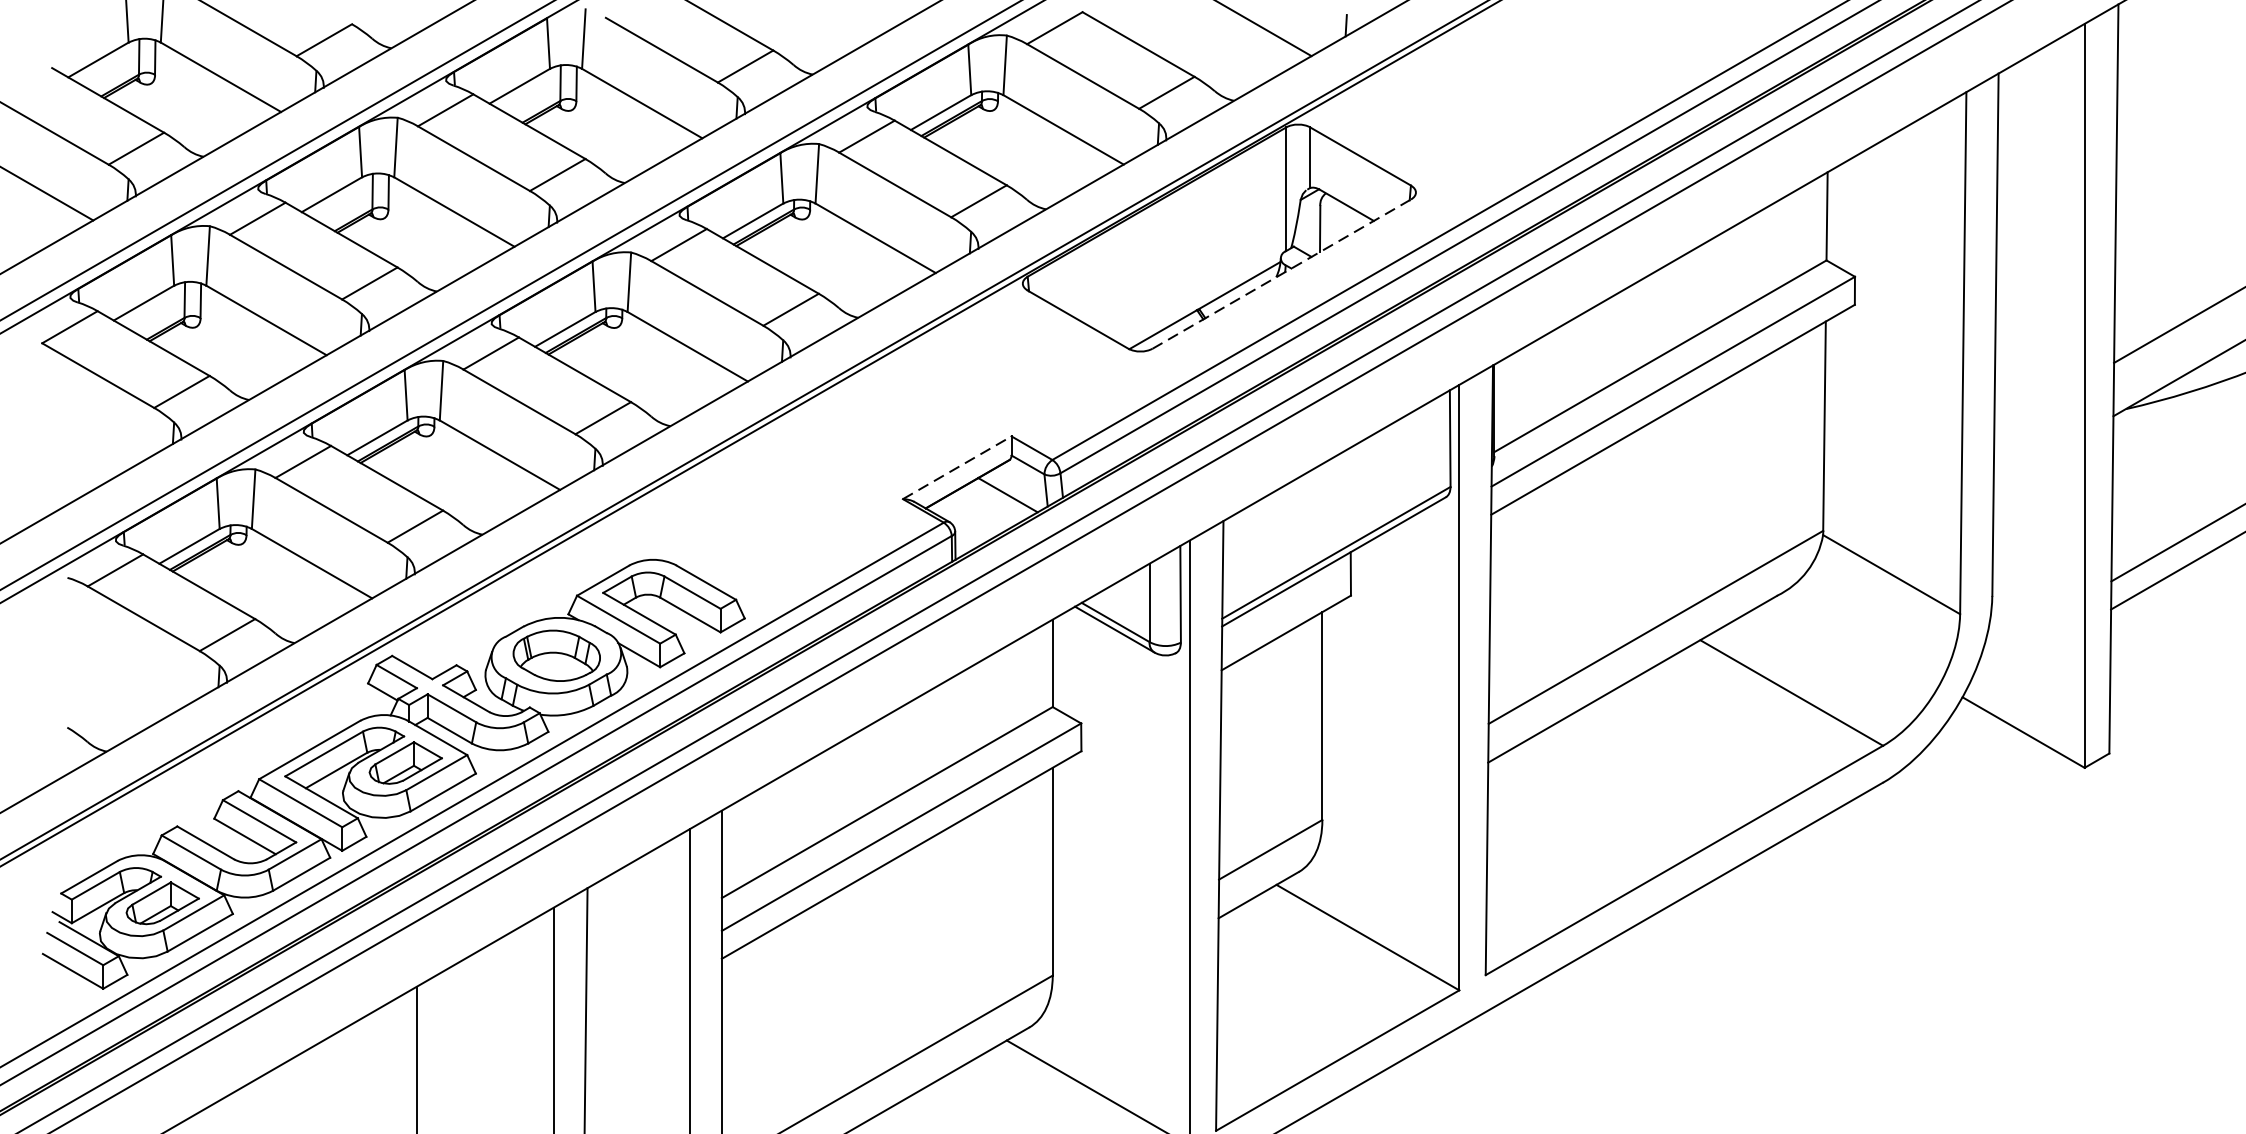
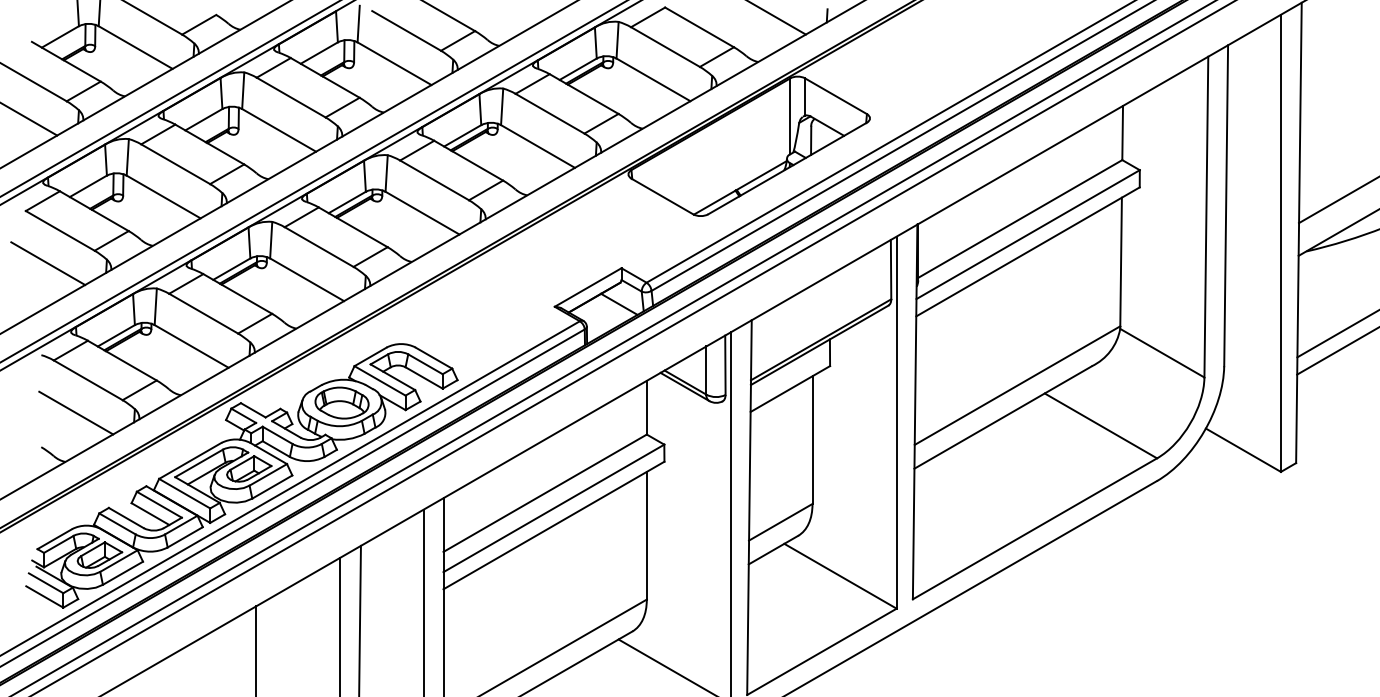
line: (1281, 274) -> (787, 168), dashed -> solid
line: (79, 428) -> (48, 263), added
line: (957, 467) -> (588, 287), dashed -> solid
line: (124, 671) -> (76, 412), added

